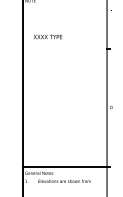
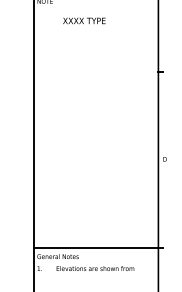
text: (48, 36) -> (85, 20), moved

